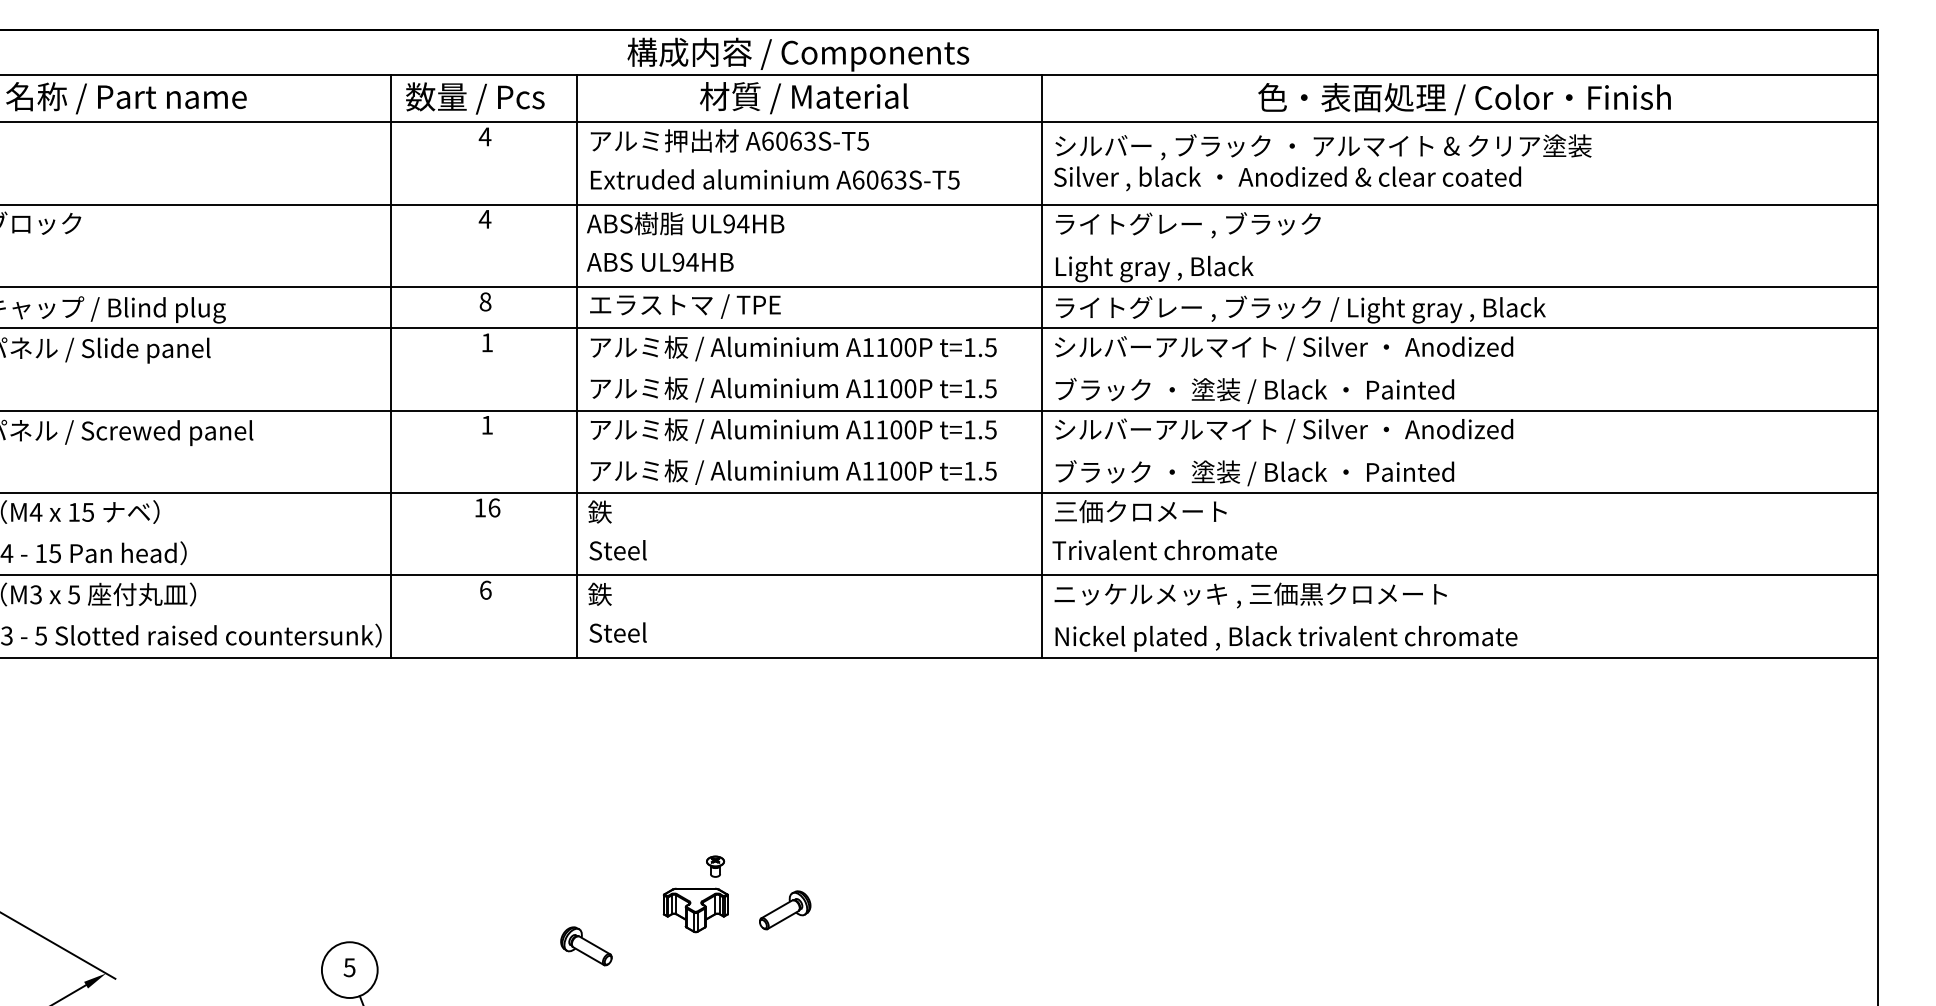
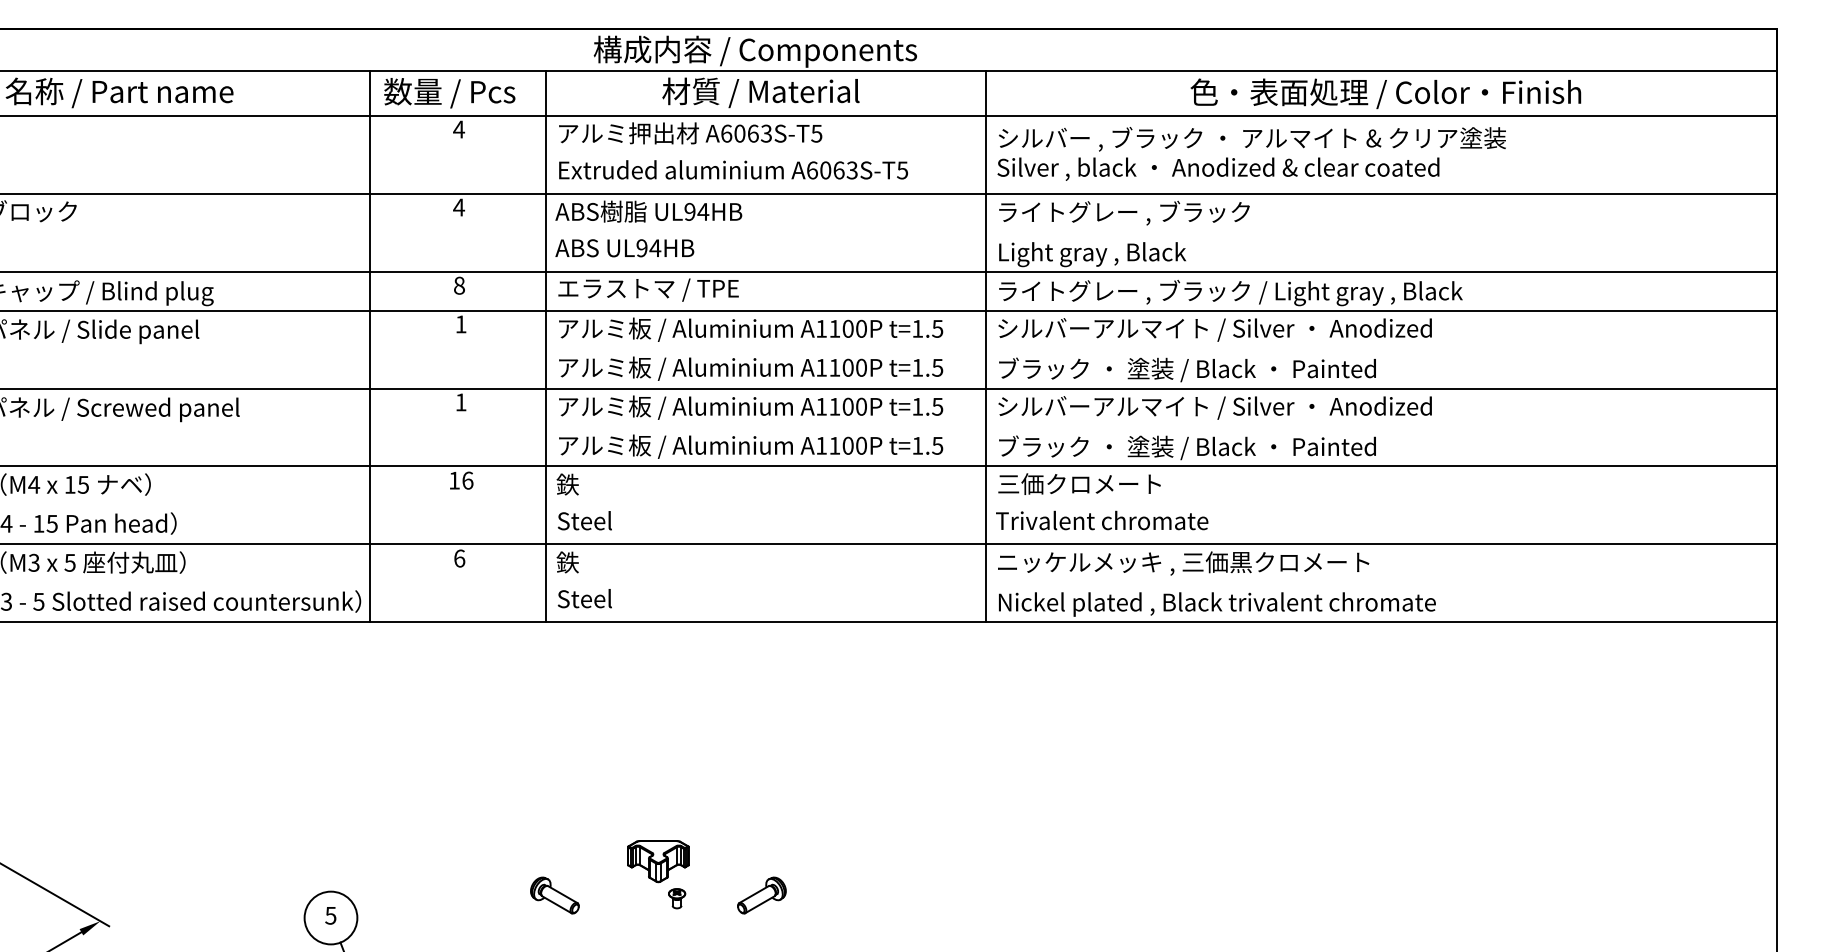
part: (715, 866) -> (677, 898), moved
part: (785, 910) -> (762, 895), moved

